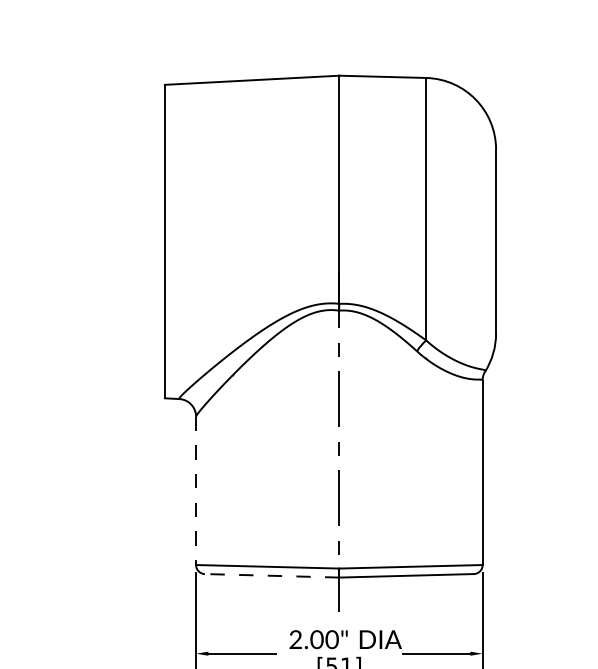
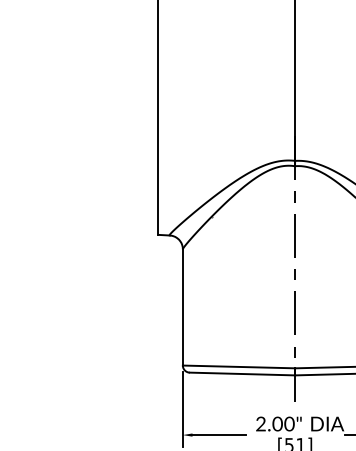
line: (196, 491) -> (183, 307), dashed -> solid
line: (271, 575) -> (241, 373), dashed -> solid

